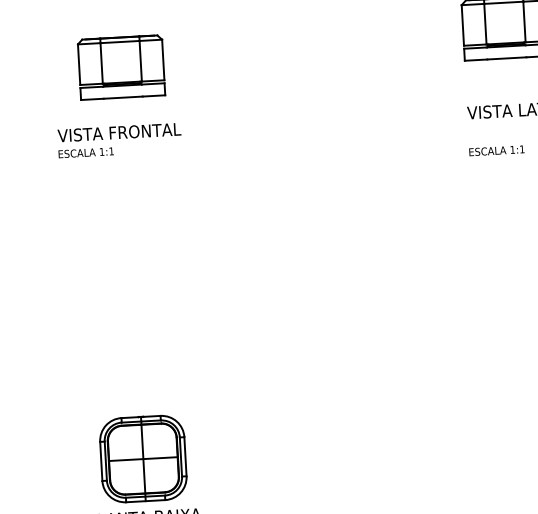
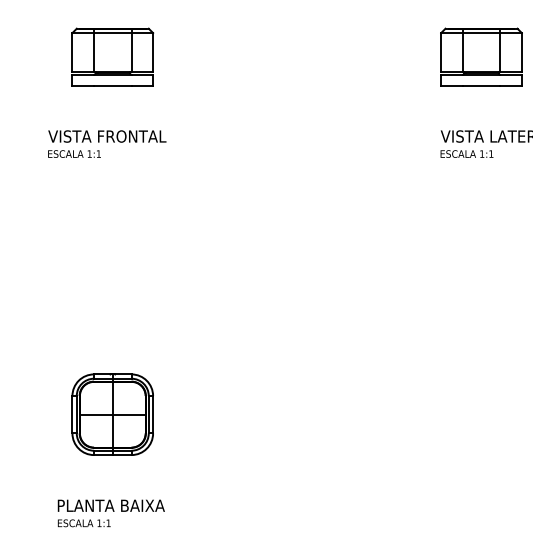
part: (121, 66) -> (112, 56), moved
text: (496, 150) -> (466, 153), moved
part: (143, 458) -> (112, 414), moved

